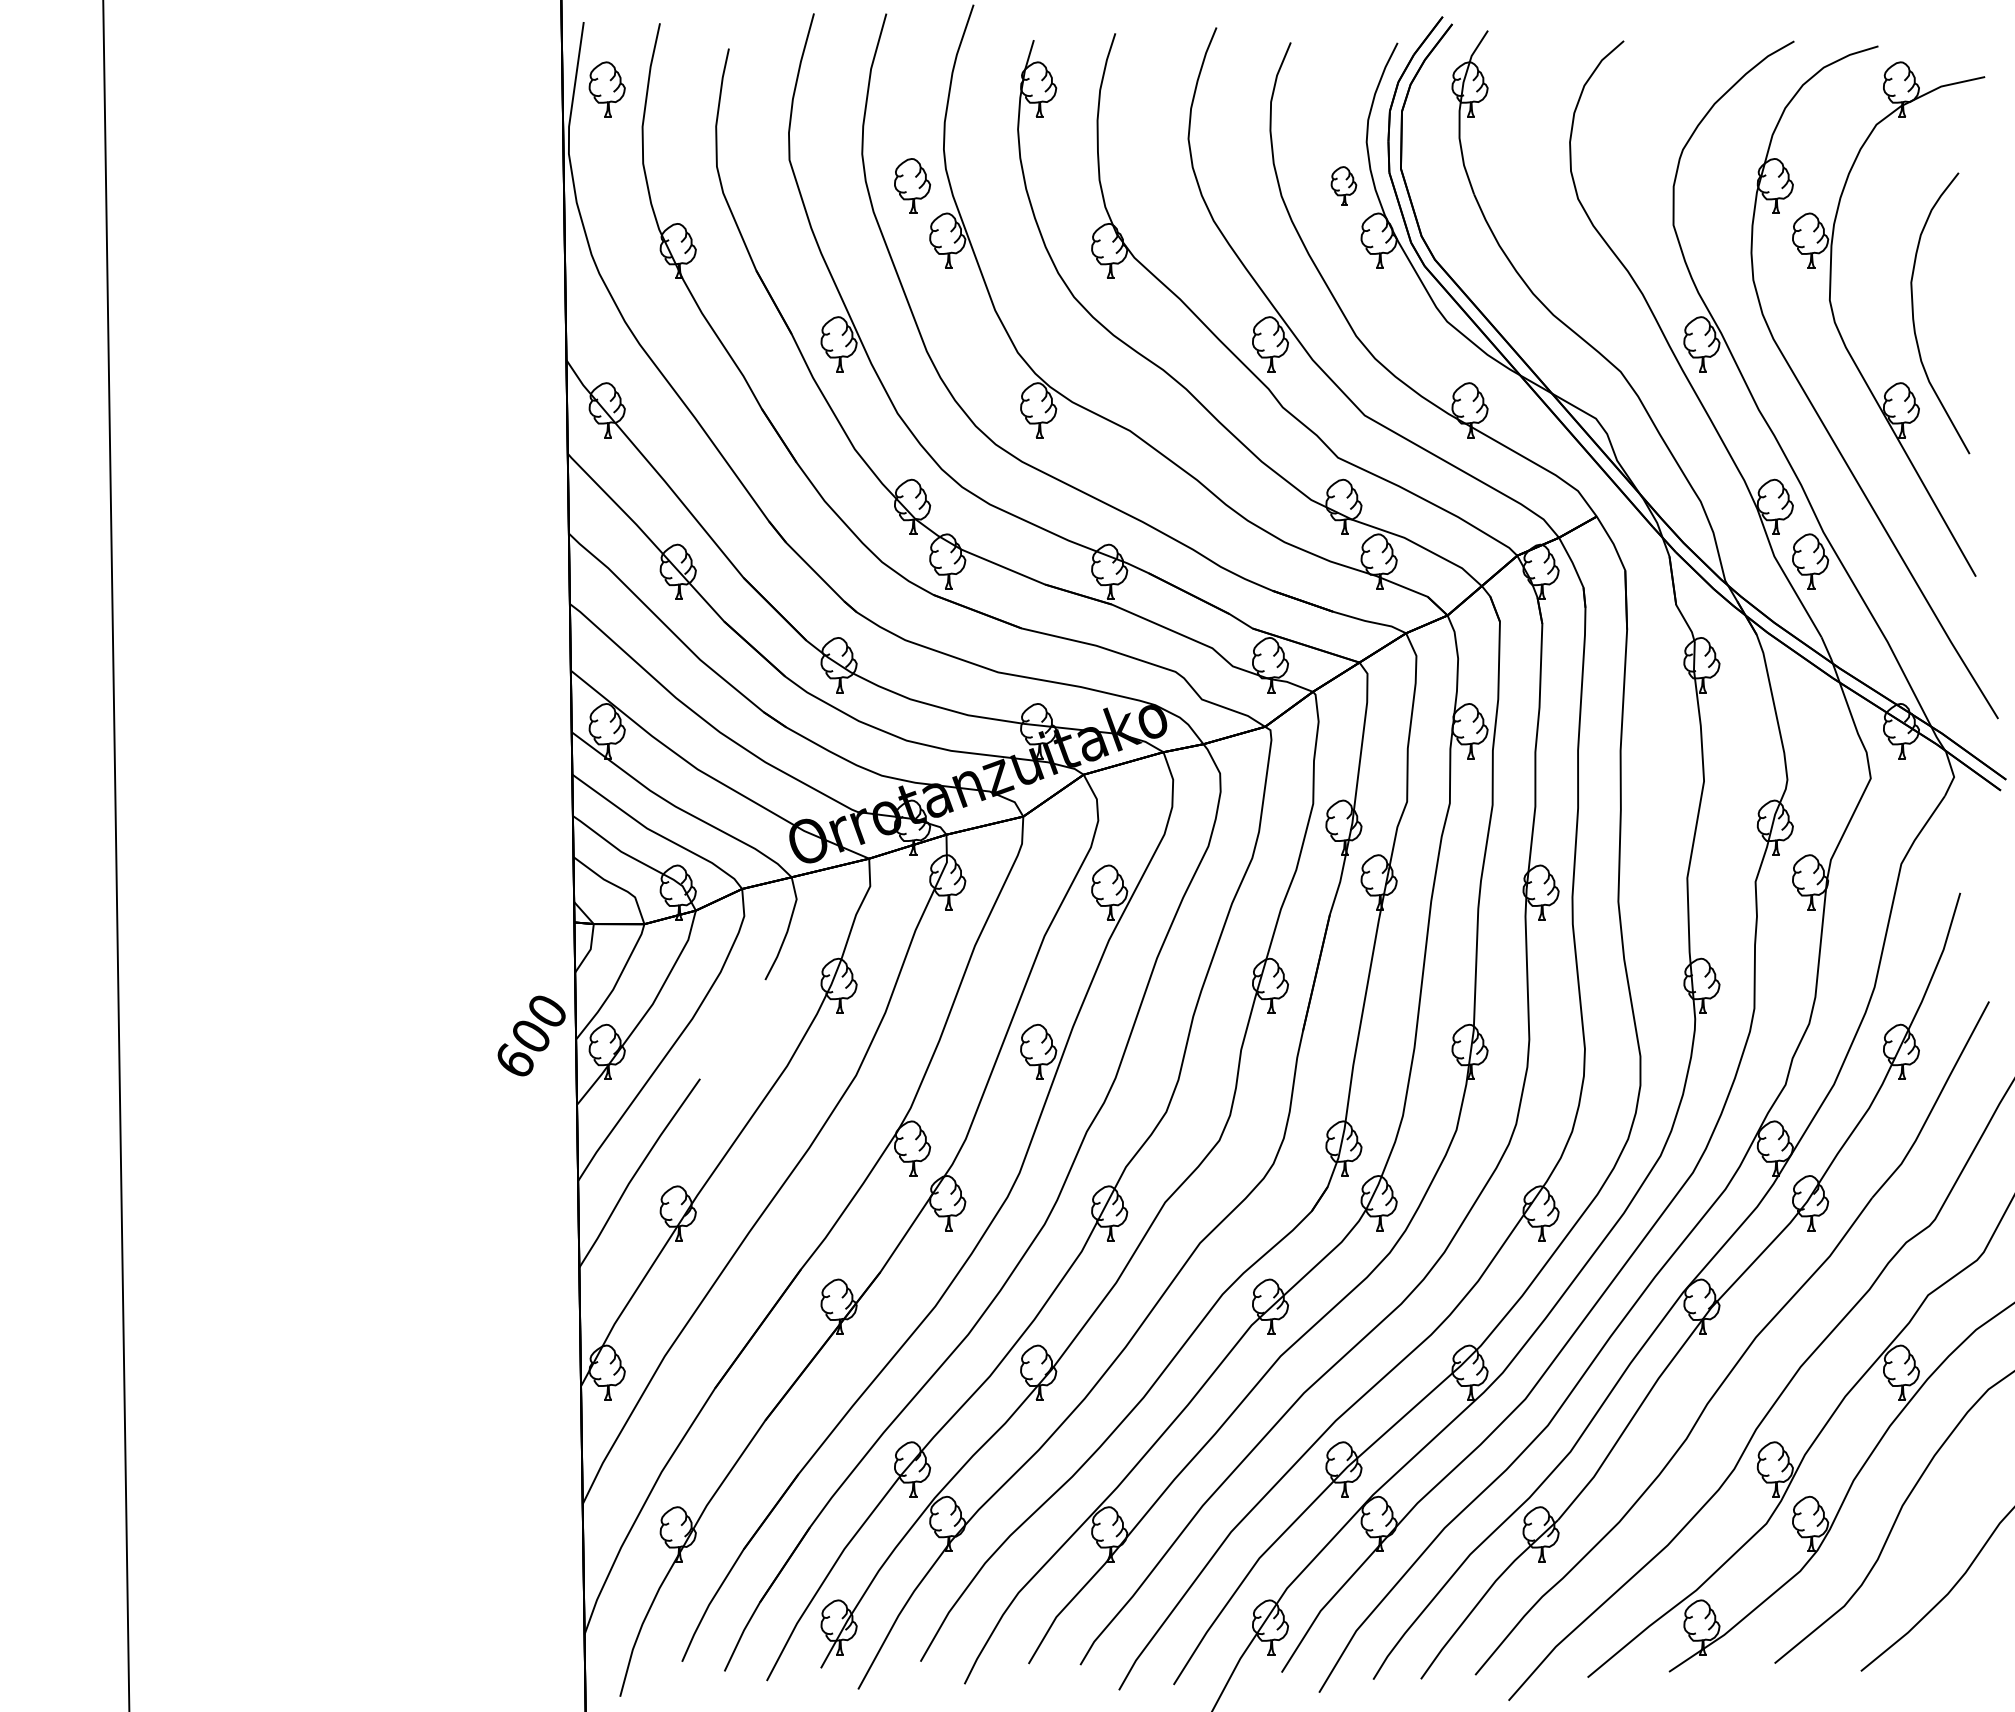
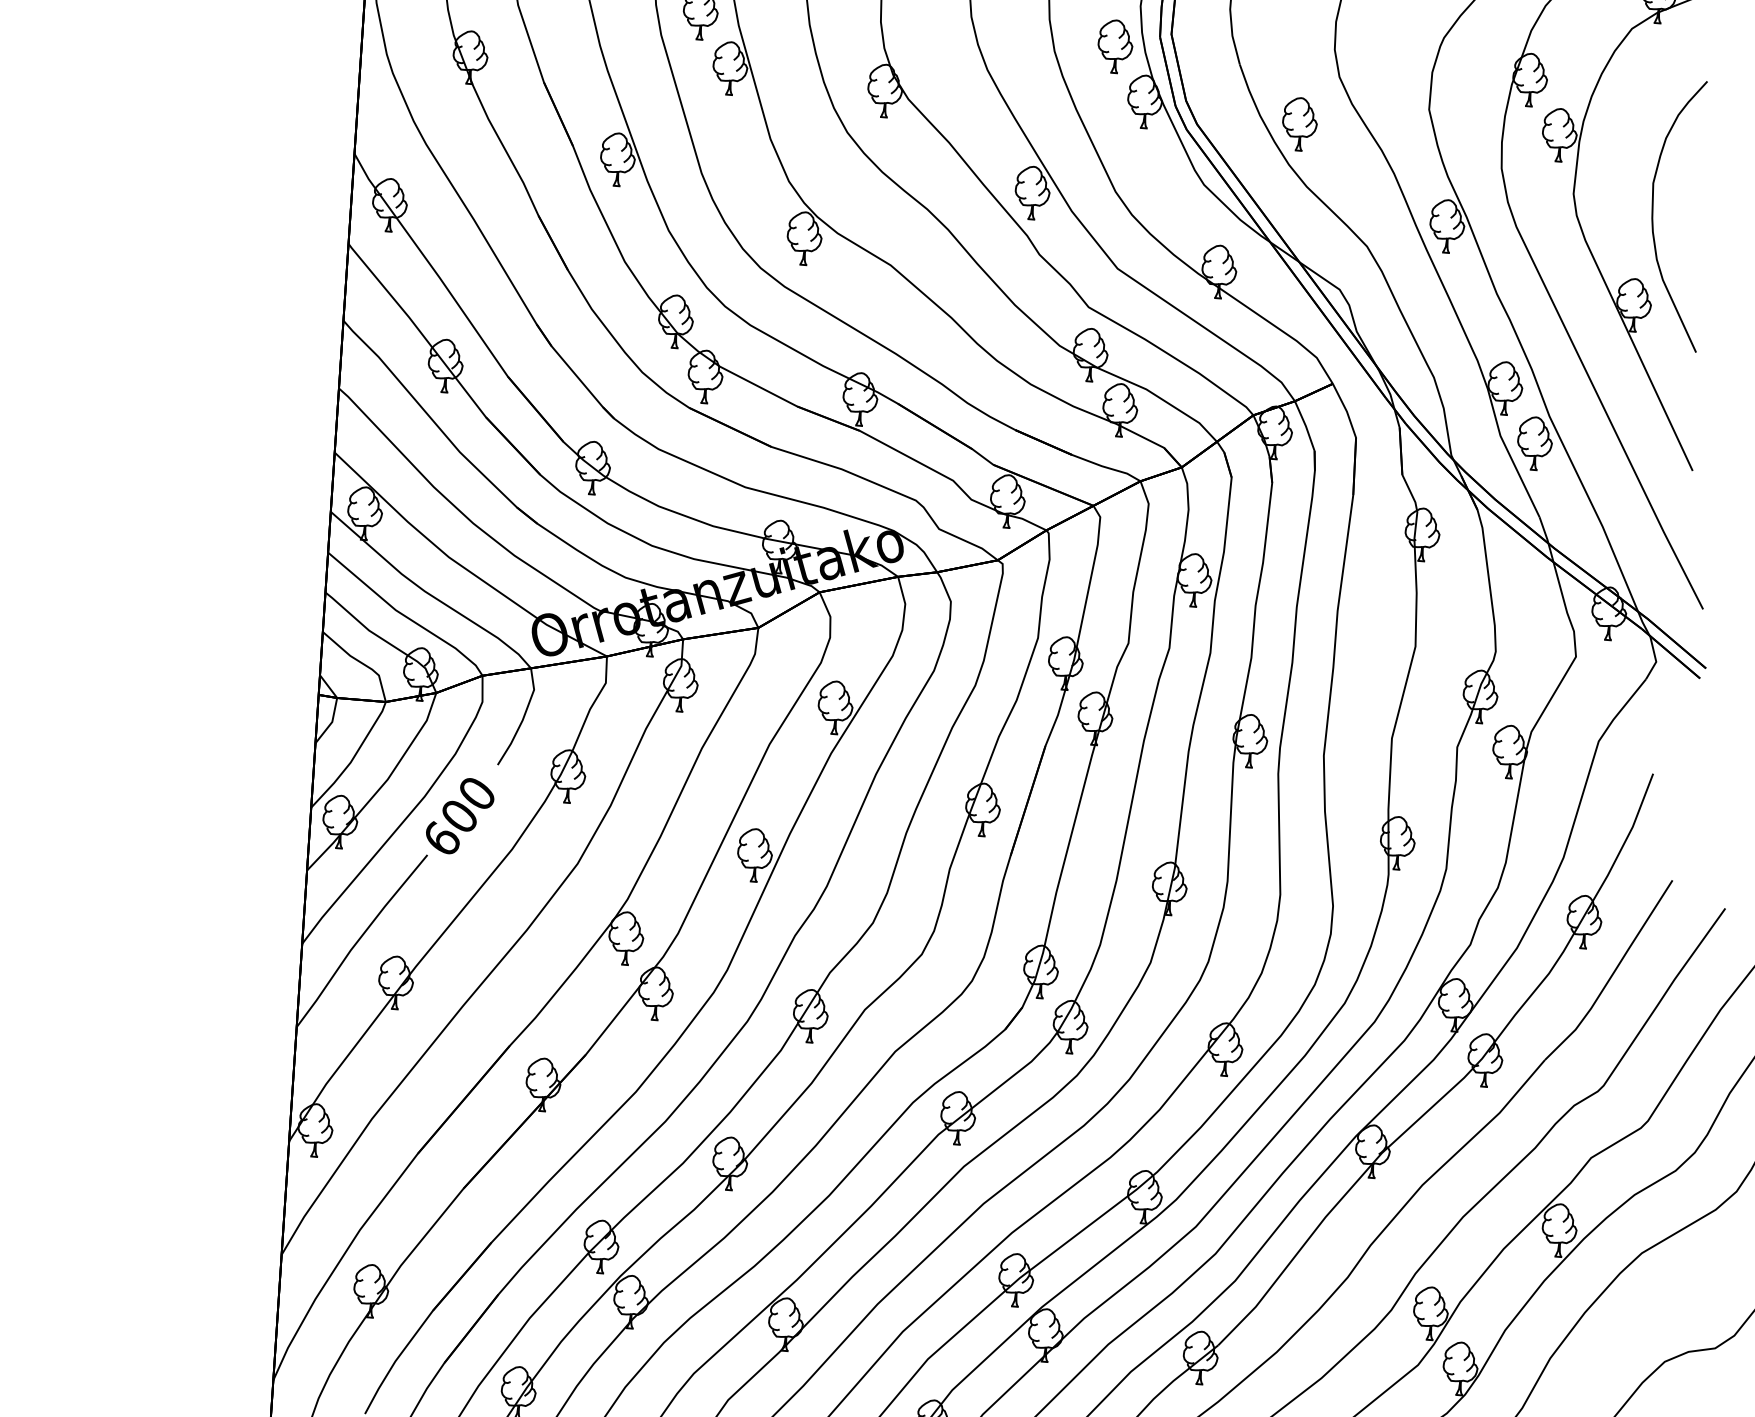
part: (1343, 185) -> (1114, 45), size x1.43
part: (1540, 250) -> (1299, 123), added
text: (531, 1035) -> (459, 815), moved

